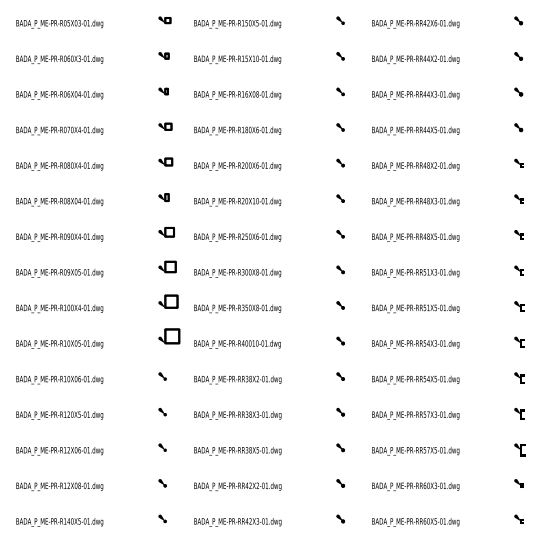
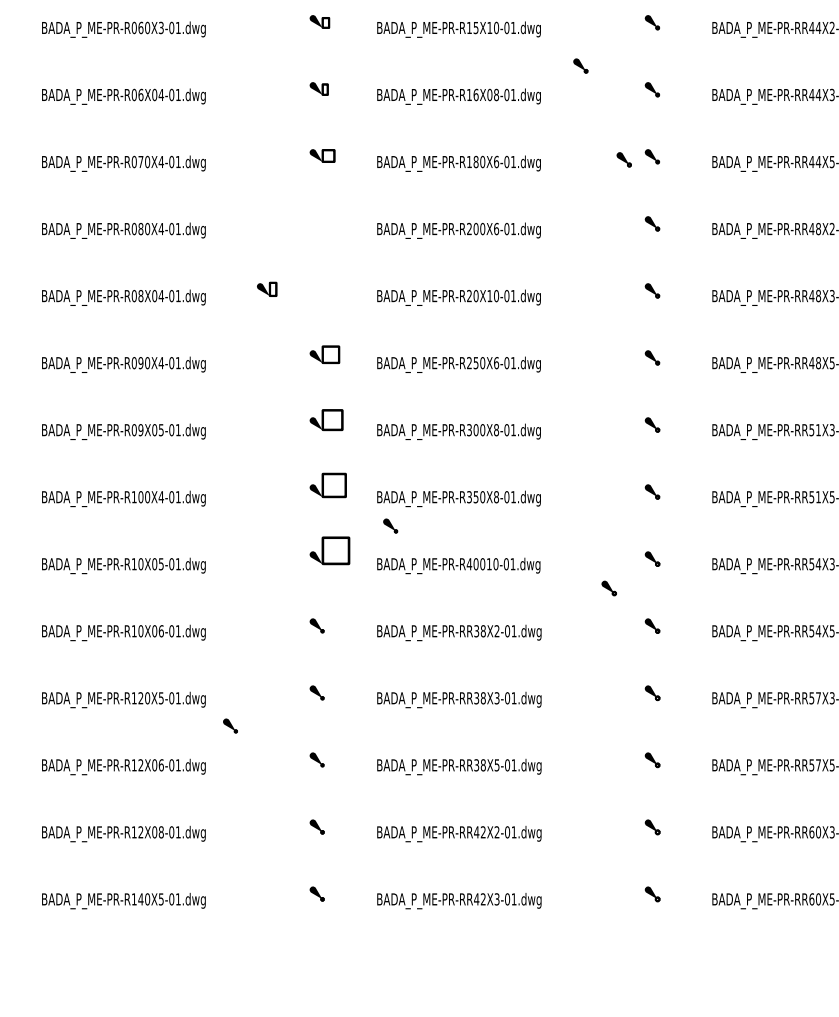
part: (302, 79) -> (581, 66), added
part: (325, 128) -> (624, 159), added
part: (165, 161) -> (323, 221), removed
part: (163, 197) -> (266, 289), moved
part: (201, 323) -> (390, 526), added
part: (317, 356) -> (609, 588), added
part: (116, 429) -> (230, 726), added

